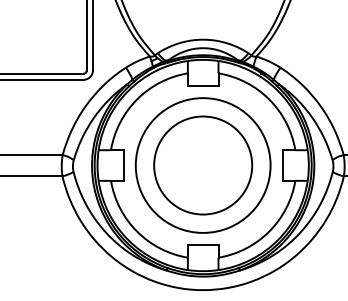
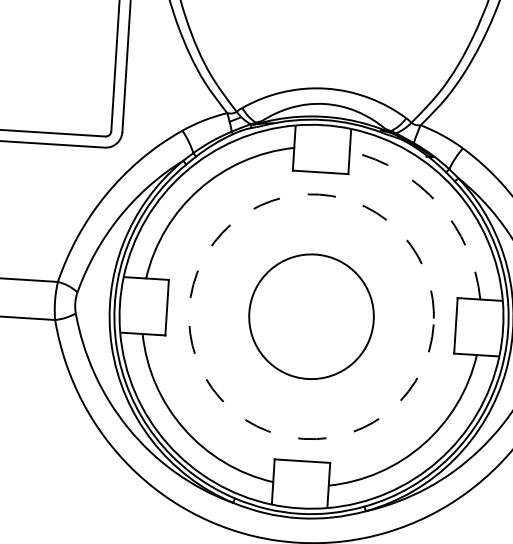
arc: (269, 99) -> (439, 204), solid -> dashed
circle: (202, 165) -> (310, 316), solid -> dashed
circle: (203, 165) -> (312, 316), size x0.7

